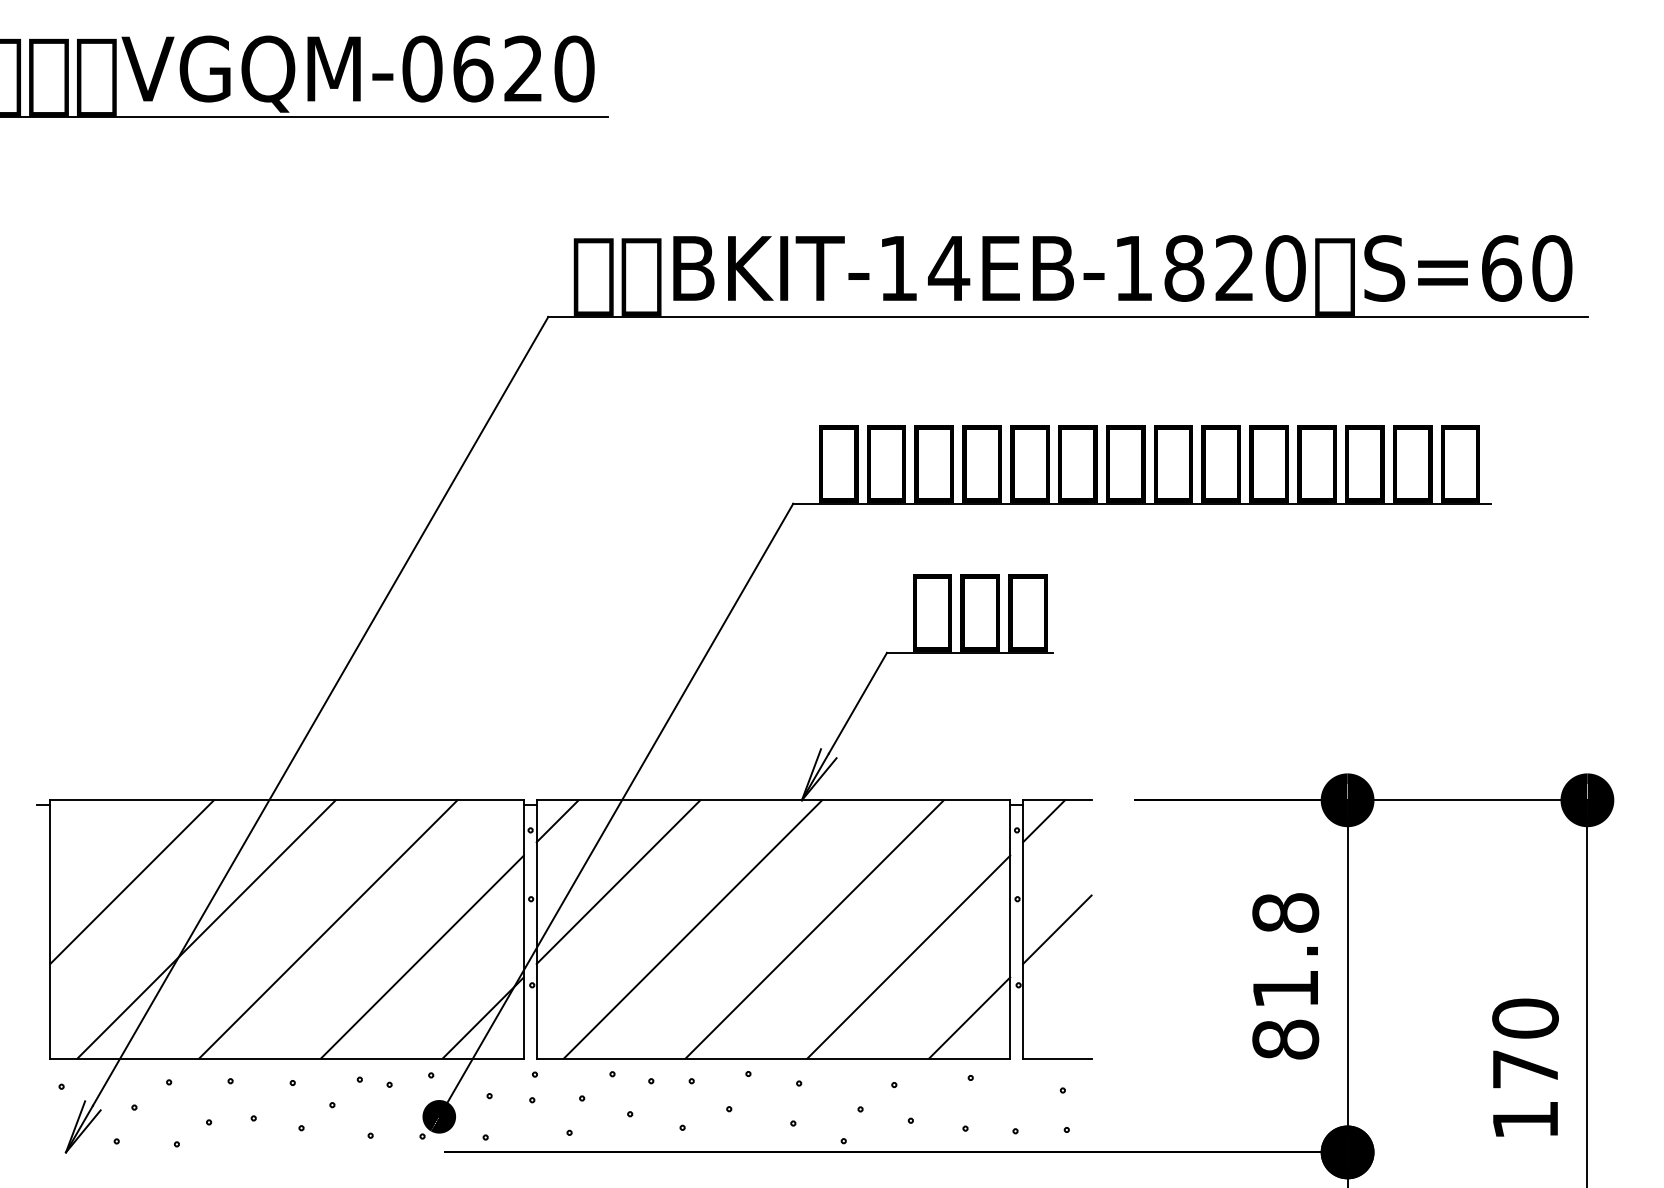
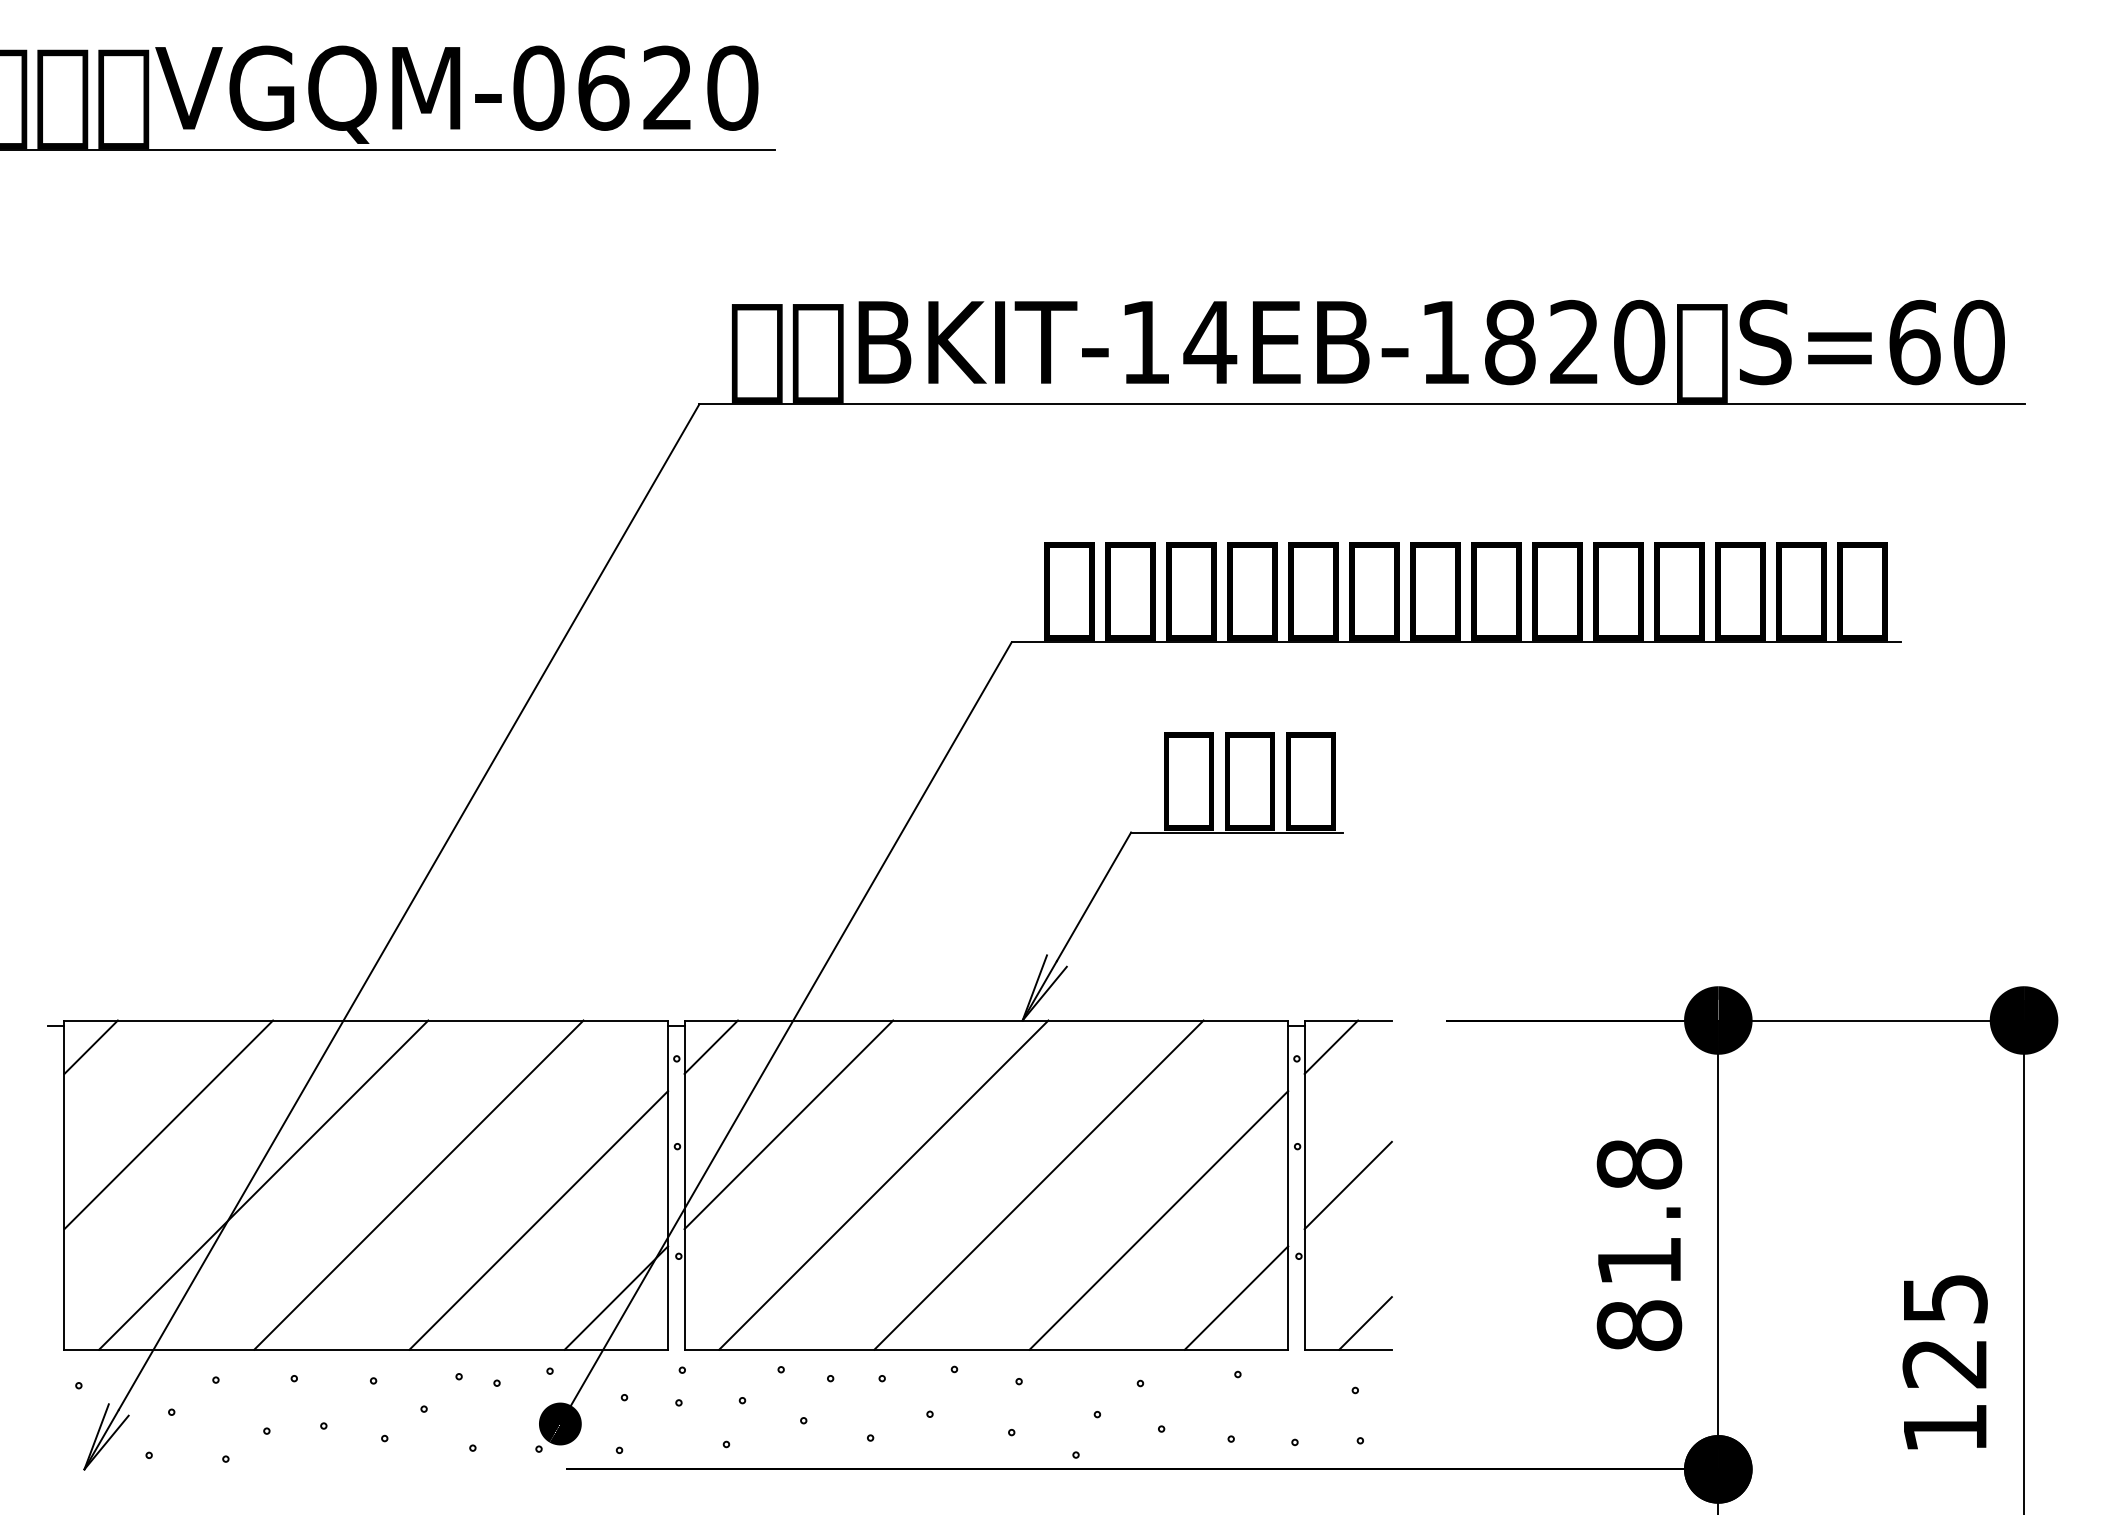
line: (70, 820) -> (90, 1046), added
line: (1070, 1037) -> (1365, 1323), added
text: (1525, 1043) -> (1944, 1330), 170 -> 125

